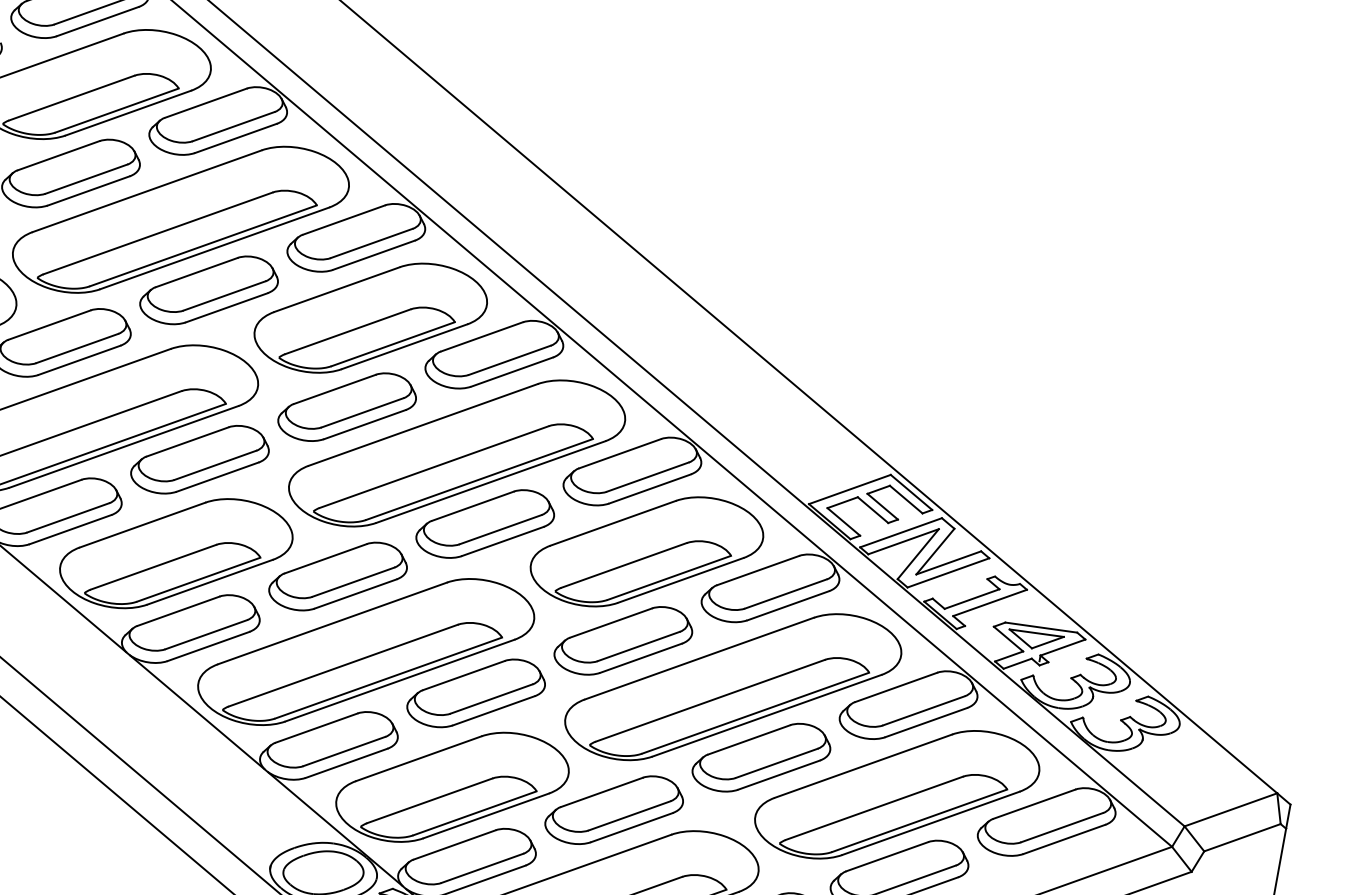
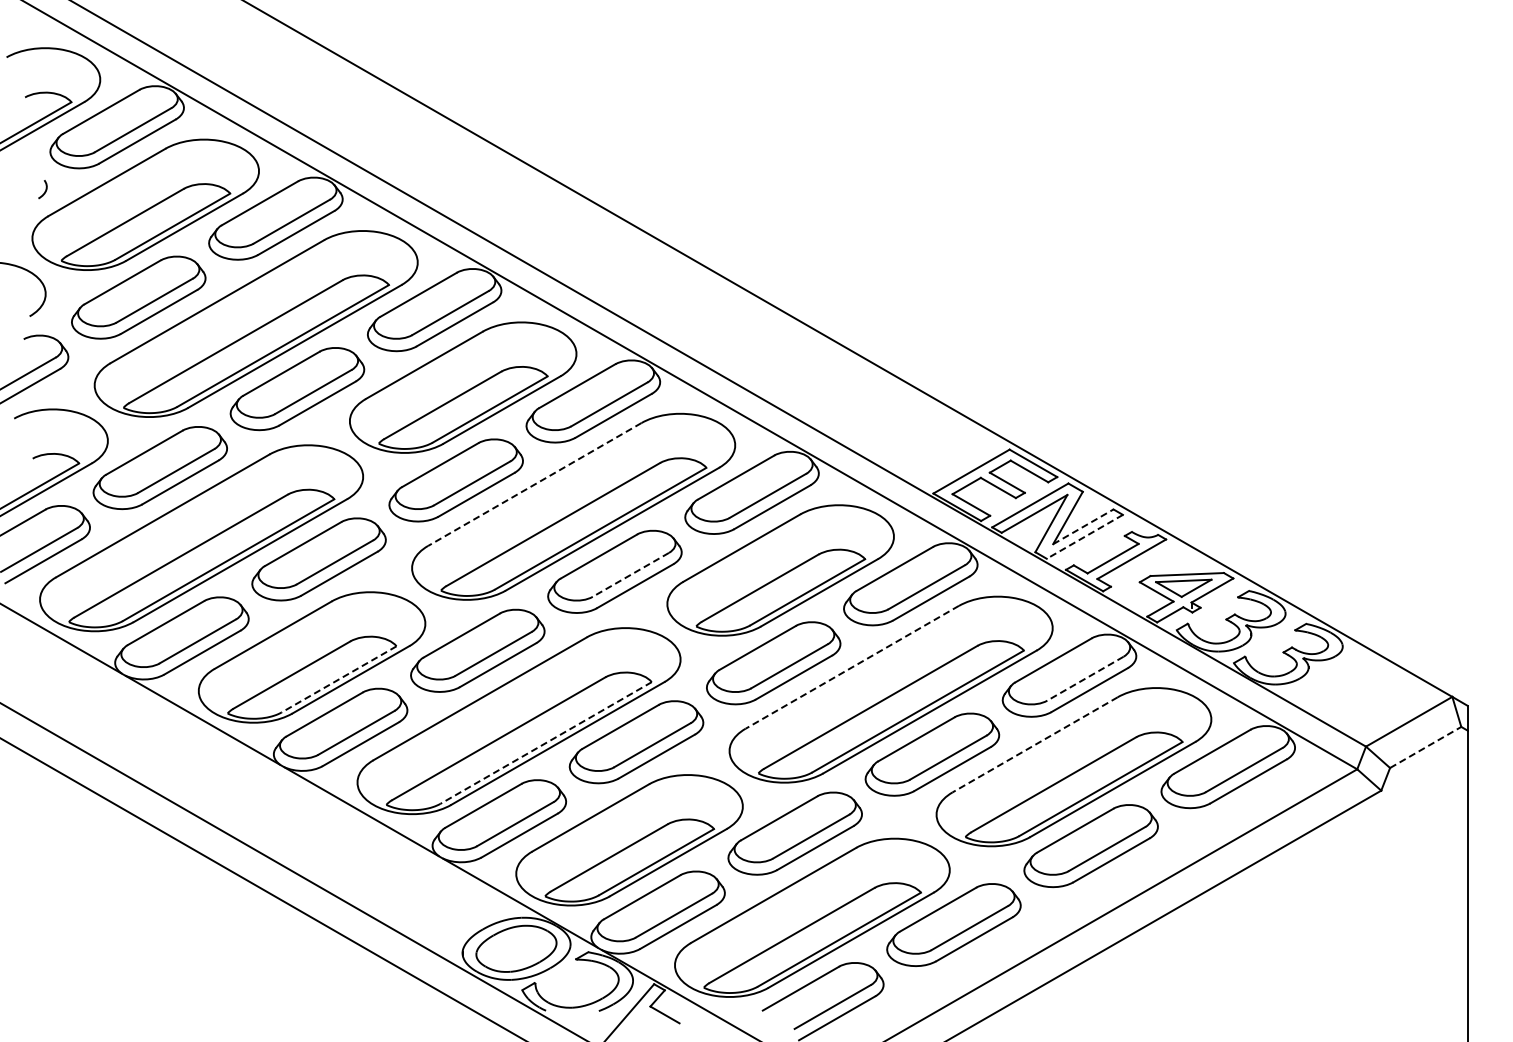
line: (422, 424) -> (534, 484), solid -> dashed
line: (500, 529) -> (630, 574), solid -> dashed
line: (948, 562) -> (1083, 526), solid -> dashed
line: (948, 572) -> (1084, 536), solid -> dashed
line: (198, 579) -> (338, 679), solid -> dashed
line: (698, 658) -> (851, 667), solid -> dashed
line: (389, 677) -> (546, 742), solid -> dashed
line: (924, 710) -> (1085, 678), solid -> dashed
line: (862, 766) -> (1034, 745), solid -> dashed
line: (1243, 837) -> (1426, 747), solid -> dashed

